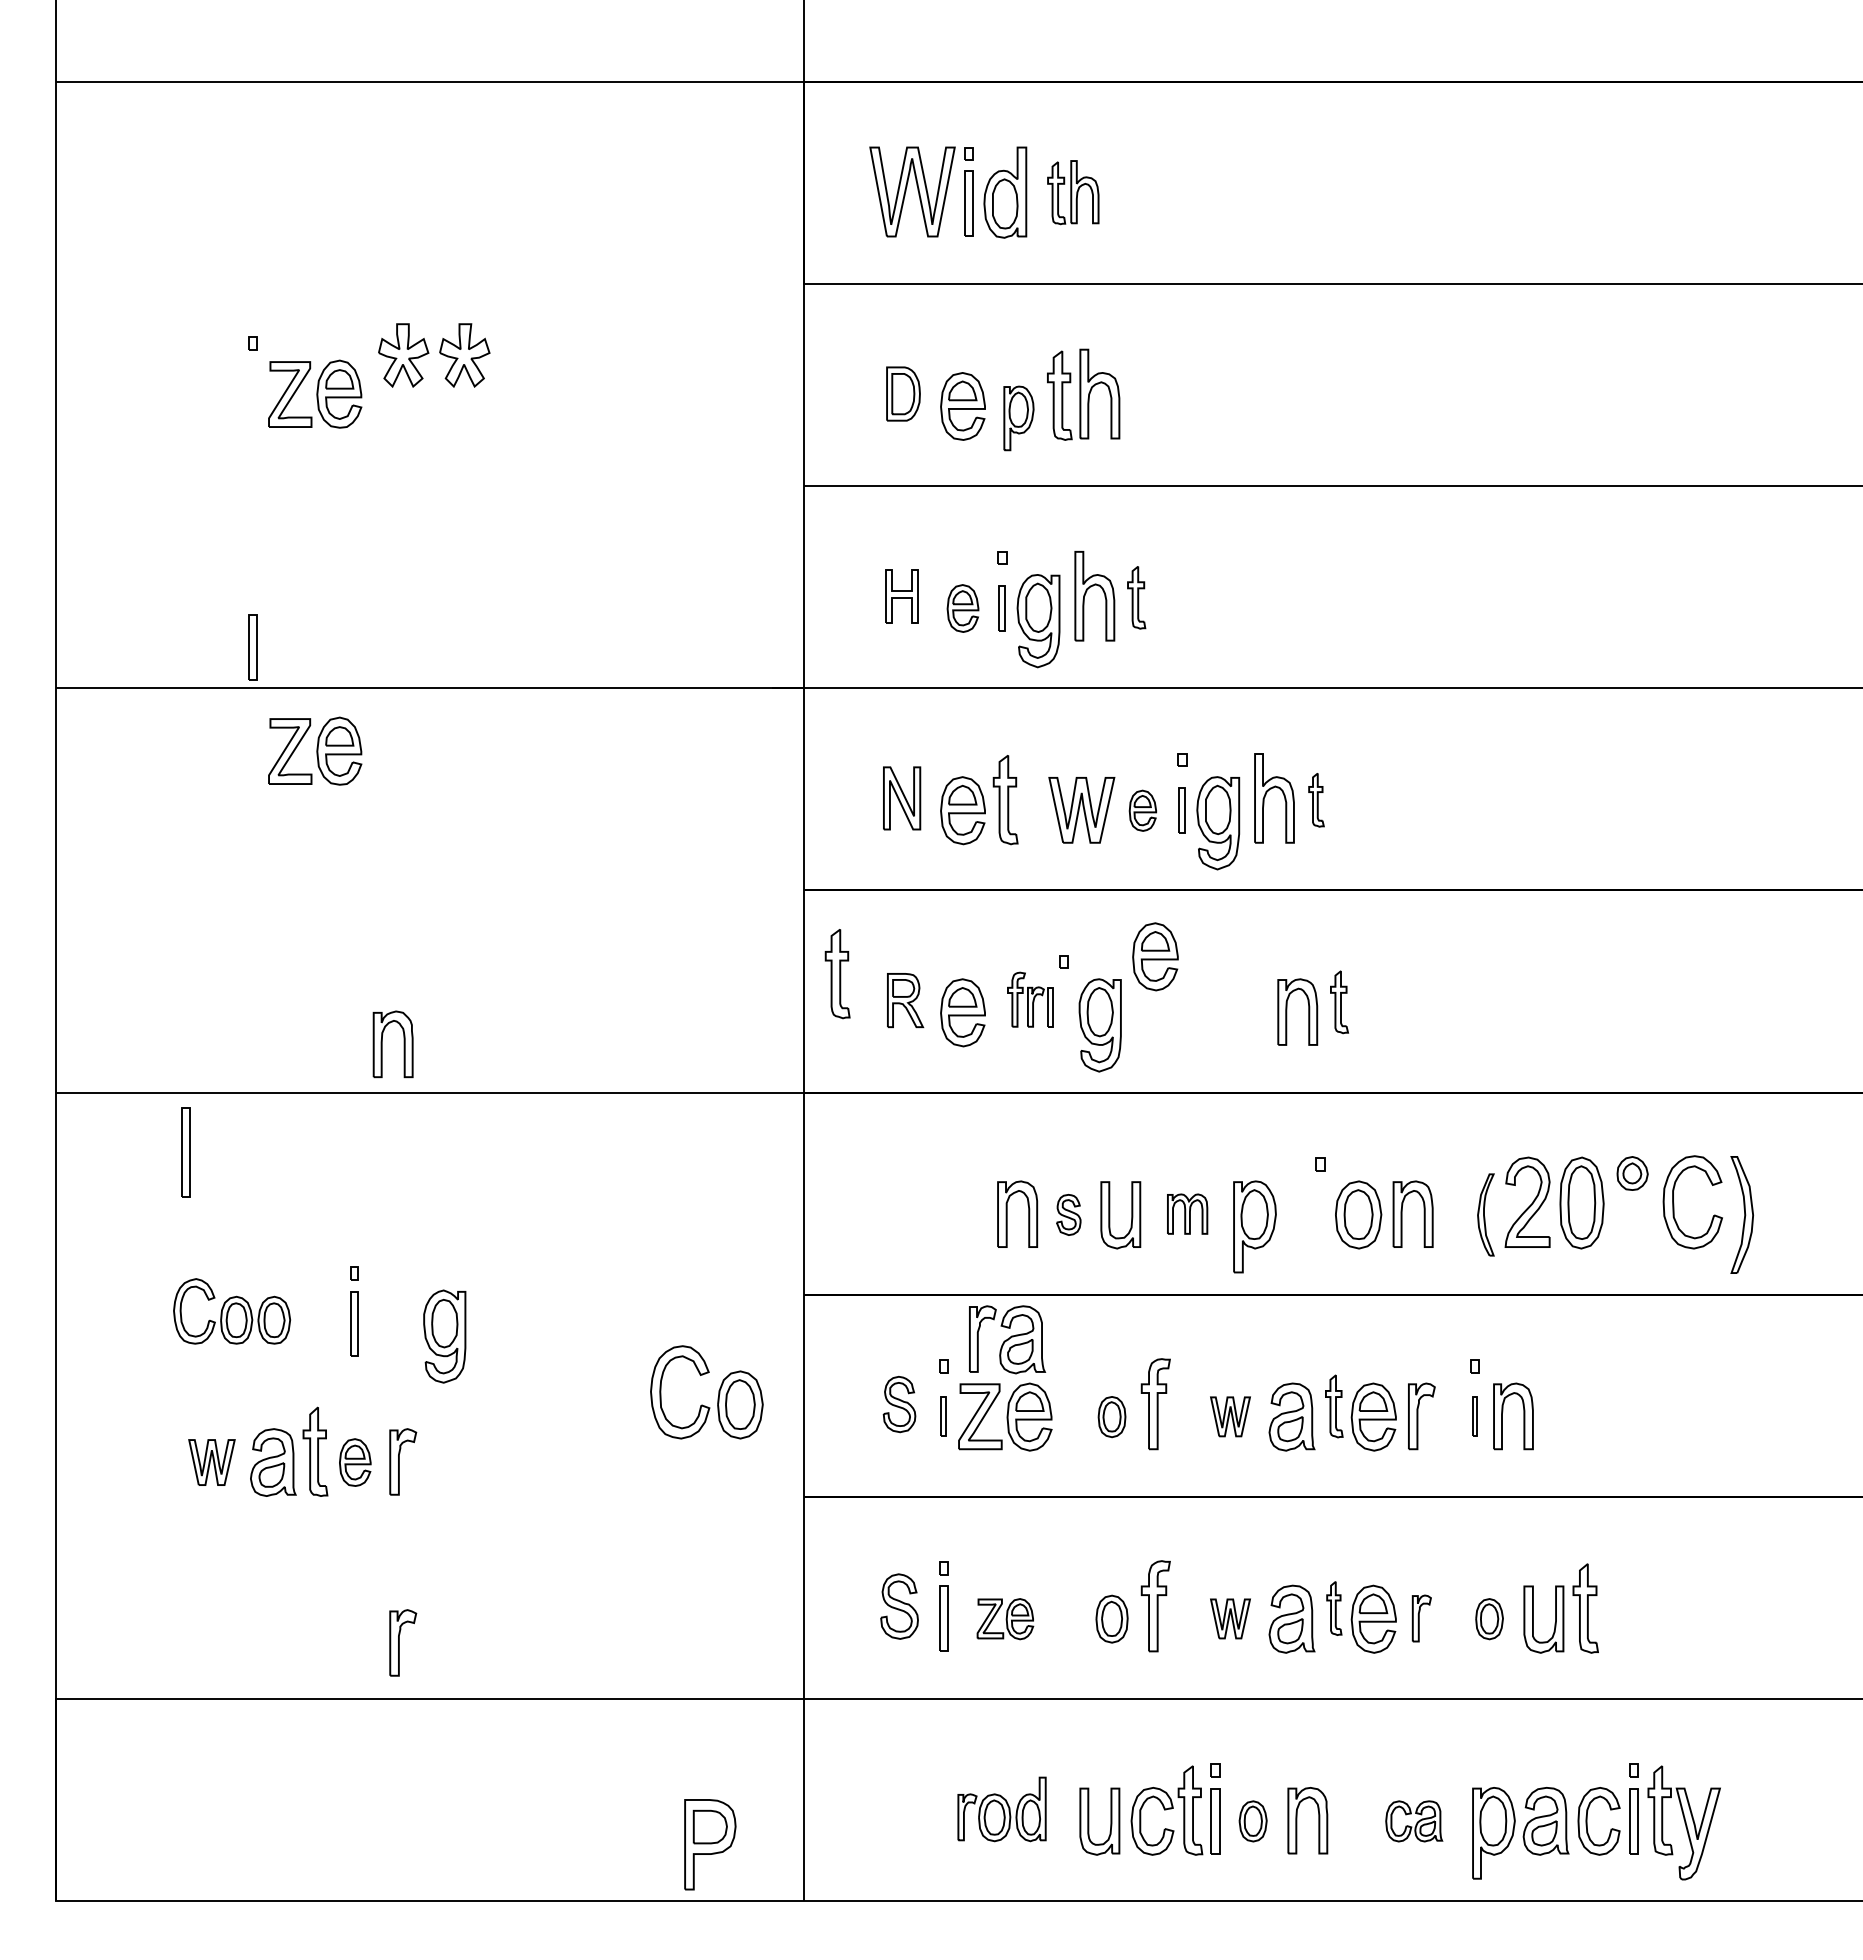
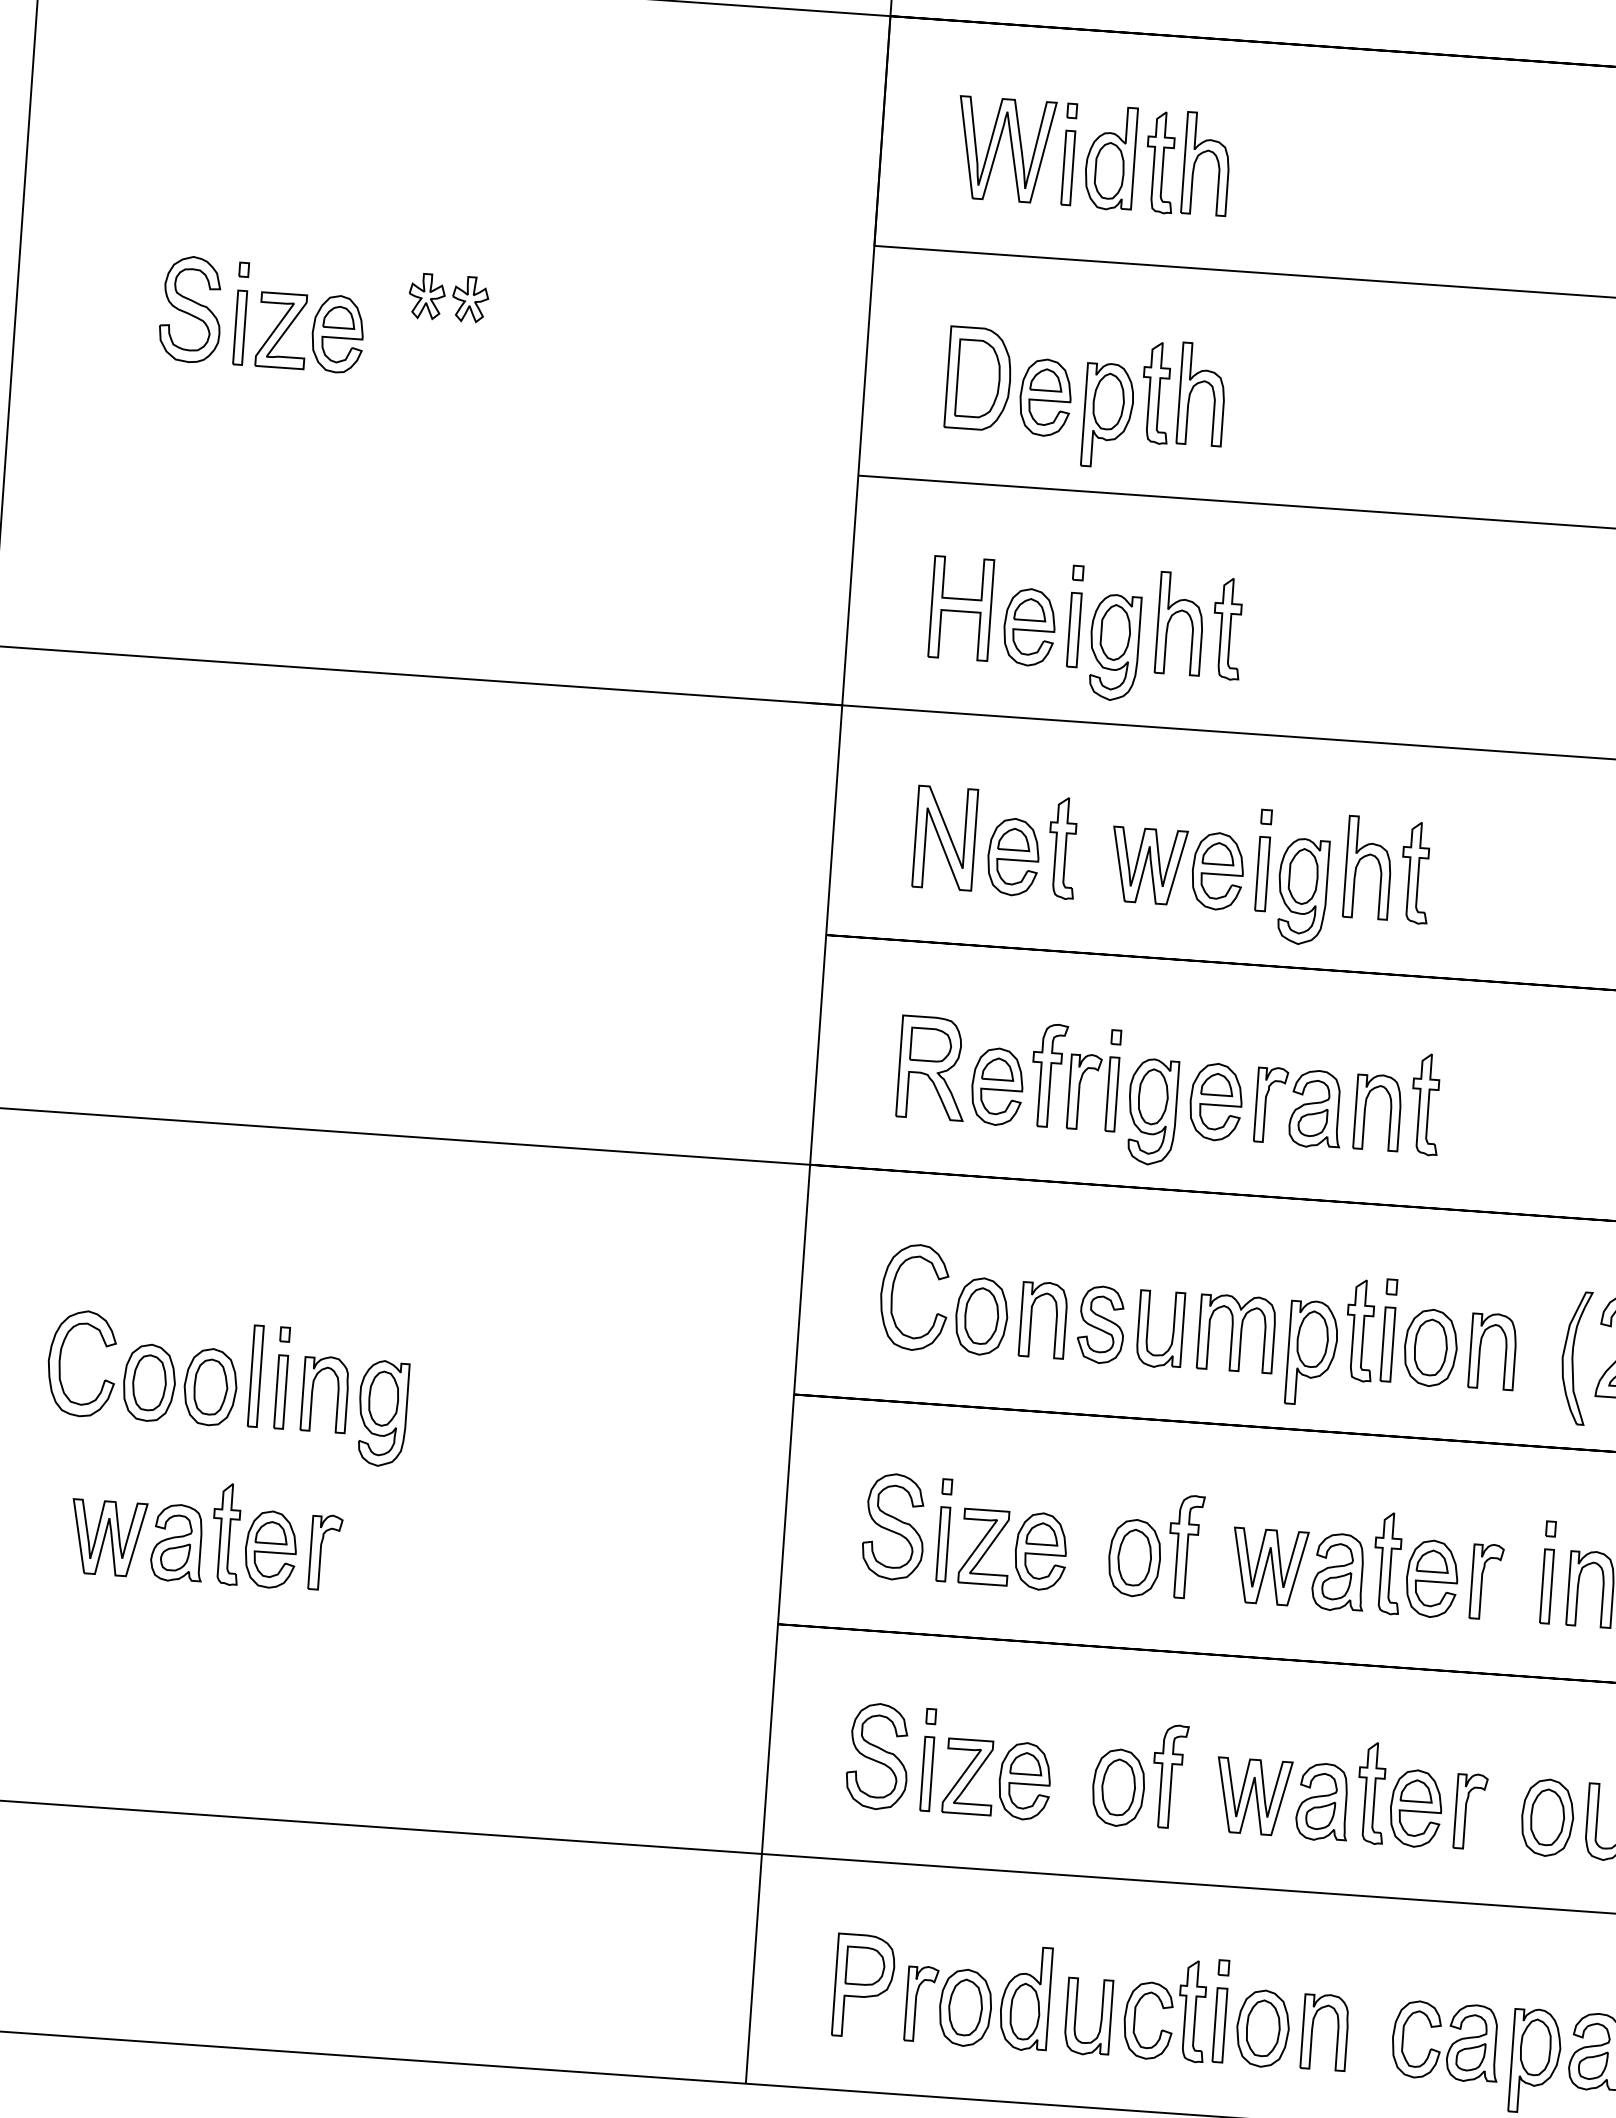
part: (1073, 192) -> (1188, 163), size x1.43
part: (434, 355) -> (449, 297), size x0.62
part: (209, 381) -> (191, 309), added
part: (903, 393) -> (978, 378), size x1.67
part: (1018, 418) -> (1107, 415), size x1.43
part: (901, 596) -> (960, 608), size x1.67
part: (1136, 597) -> (1227, 628), size x1.43
part: (962, 608) -> (1028, 627), size x1.43
part: (1002, 608) -> (1074, 630), size x1.43
part: (252, 647) -> (239, 327), moved
part: (315, 750) -> (282, 737), removed
part: (901, 798) -> (944, 838), size x1.43
part: (1316, 800) -> (1415, 873), size x1.67
part: (1142, 810) -> (1217, 871), size x1.67
part: (1182, 810) -> (1262, 874), size x1.43
part: (1155, 956) -> (1216, 1101), moved
part: (837, 974) -> (857, 1033), removed
part: (1030, 999) -> (1075, 1076), size x1.67
part: (905, 1000) -> (933, 1068), size x1.67
part: (1339, 1002) -> (1426, 1104), size x1.43
part: (382, 1044) -> (312, 1393), moved
part: (185, 1152) -> (254, 1375), moved
part: (1304, 1204) -> (1370, 1331), added
part: (1187, 1213) -> (1236, 1332), size x1.67
part: (1068, 1214) -> (1101, 1324), size x1.67
part: (1485, 1214) -> (1575, 1357), size x1.43
part: (231, 1311) -> (142, 1368), size x1.43
part: (1007, 1339) -> (1299, 1107), moved
part: (718, 1392) -> (957, 1300), moved
part: (899, 1404) -> (894, 1526), size x1.67
part: (1334, 1406) -> (1388, 1563), size x1.43
part: (943, 1416) -> (943, 1543), size x1.67
part: (1111, 1416) -> (1134, 1557), size x1.67
part: (1230, 1416) -> (1269, 1566), size x1.67
part: (1474, 1416) -> (1546, 1586), size x1.67
part: (211, 1462) -> (107, 1538), size x1.43
part: (355, 1462) -> (271, 1549), size x1.43
part: (899, 1606) -> (878, 1756), size x1.43
part: (1334, 1608) -> (1372, 1793), size x1.67
part: (1005, 1618) -> (997, 1778), size x1.67
part: (1111, 1618) -> (1118, 1786), size x1.43
part: (1230, 1618) -> (1253, 1796), size x1.67
part: (1421, 1618) -> (1470, 1811), size x1.43
part: (1489, 1618) -> (1547, 1816), size x1.67
part: (403, 1642) -> (311, 1757), removed
part: (1001, 1809) -> (977, 1995), size x1.43
part: (1252, 1821) -> (1262, 2028), size x1.67
part: (1413, 1821) -> (1445, 2041), size x1.67
part: (710, 1844) -> (864, 1986), moved

